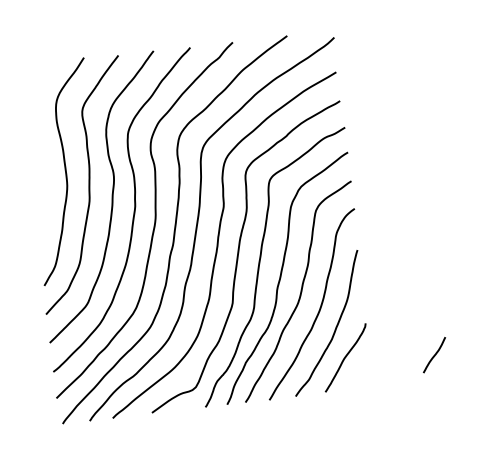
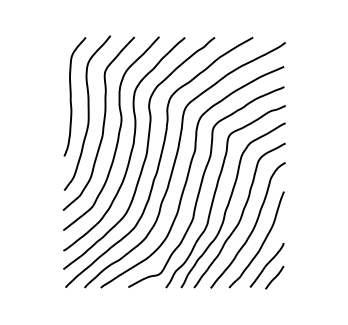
curve: (38, 150) -> (71, 96), added
line: (434, 354) -> (274, 277), moved

